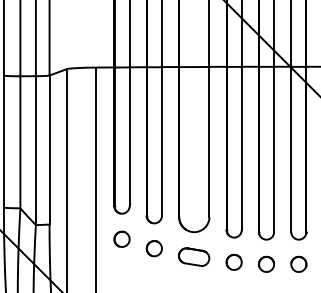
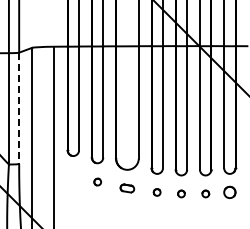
line: (50, 150) -> (19, 108), solid -> dashed
part: (120, 238) -> (72, 174), removed
part: (154, 247) -> (97, 181), size x0.6
part: (194, 257) -> (127, 188), size x0.6
part: (233, 262) -> (156, 192), size x0.6
part: (266, 263) -> (181, 193), size x0.6
part: (298, 263) -> (205, 193), size x0.6

